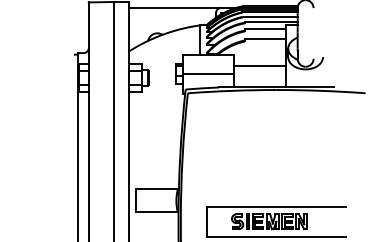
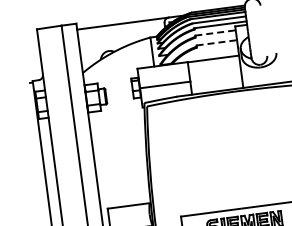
line: (265, 29) -> (215, 33), solid -> dashed
line: (265, 39) -> (217, 43), solid -> dashed
line: (259, 65) -> (213, 58), moved

